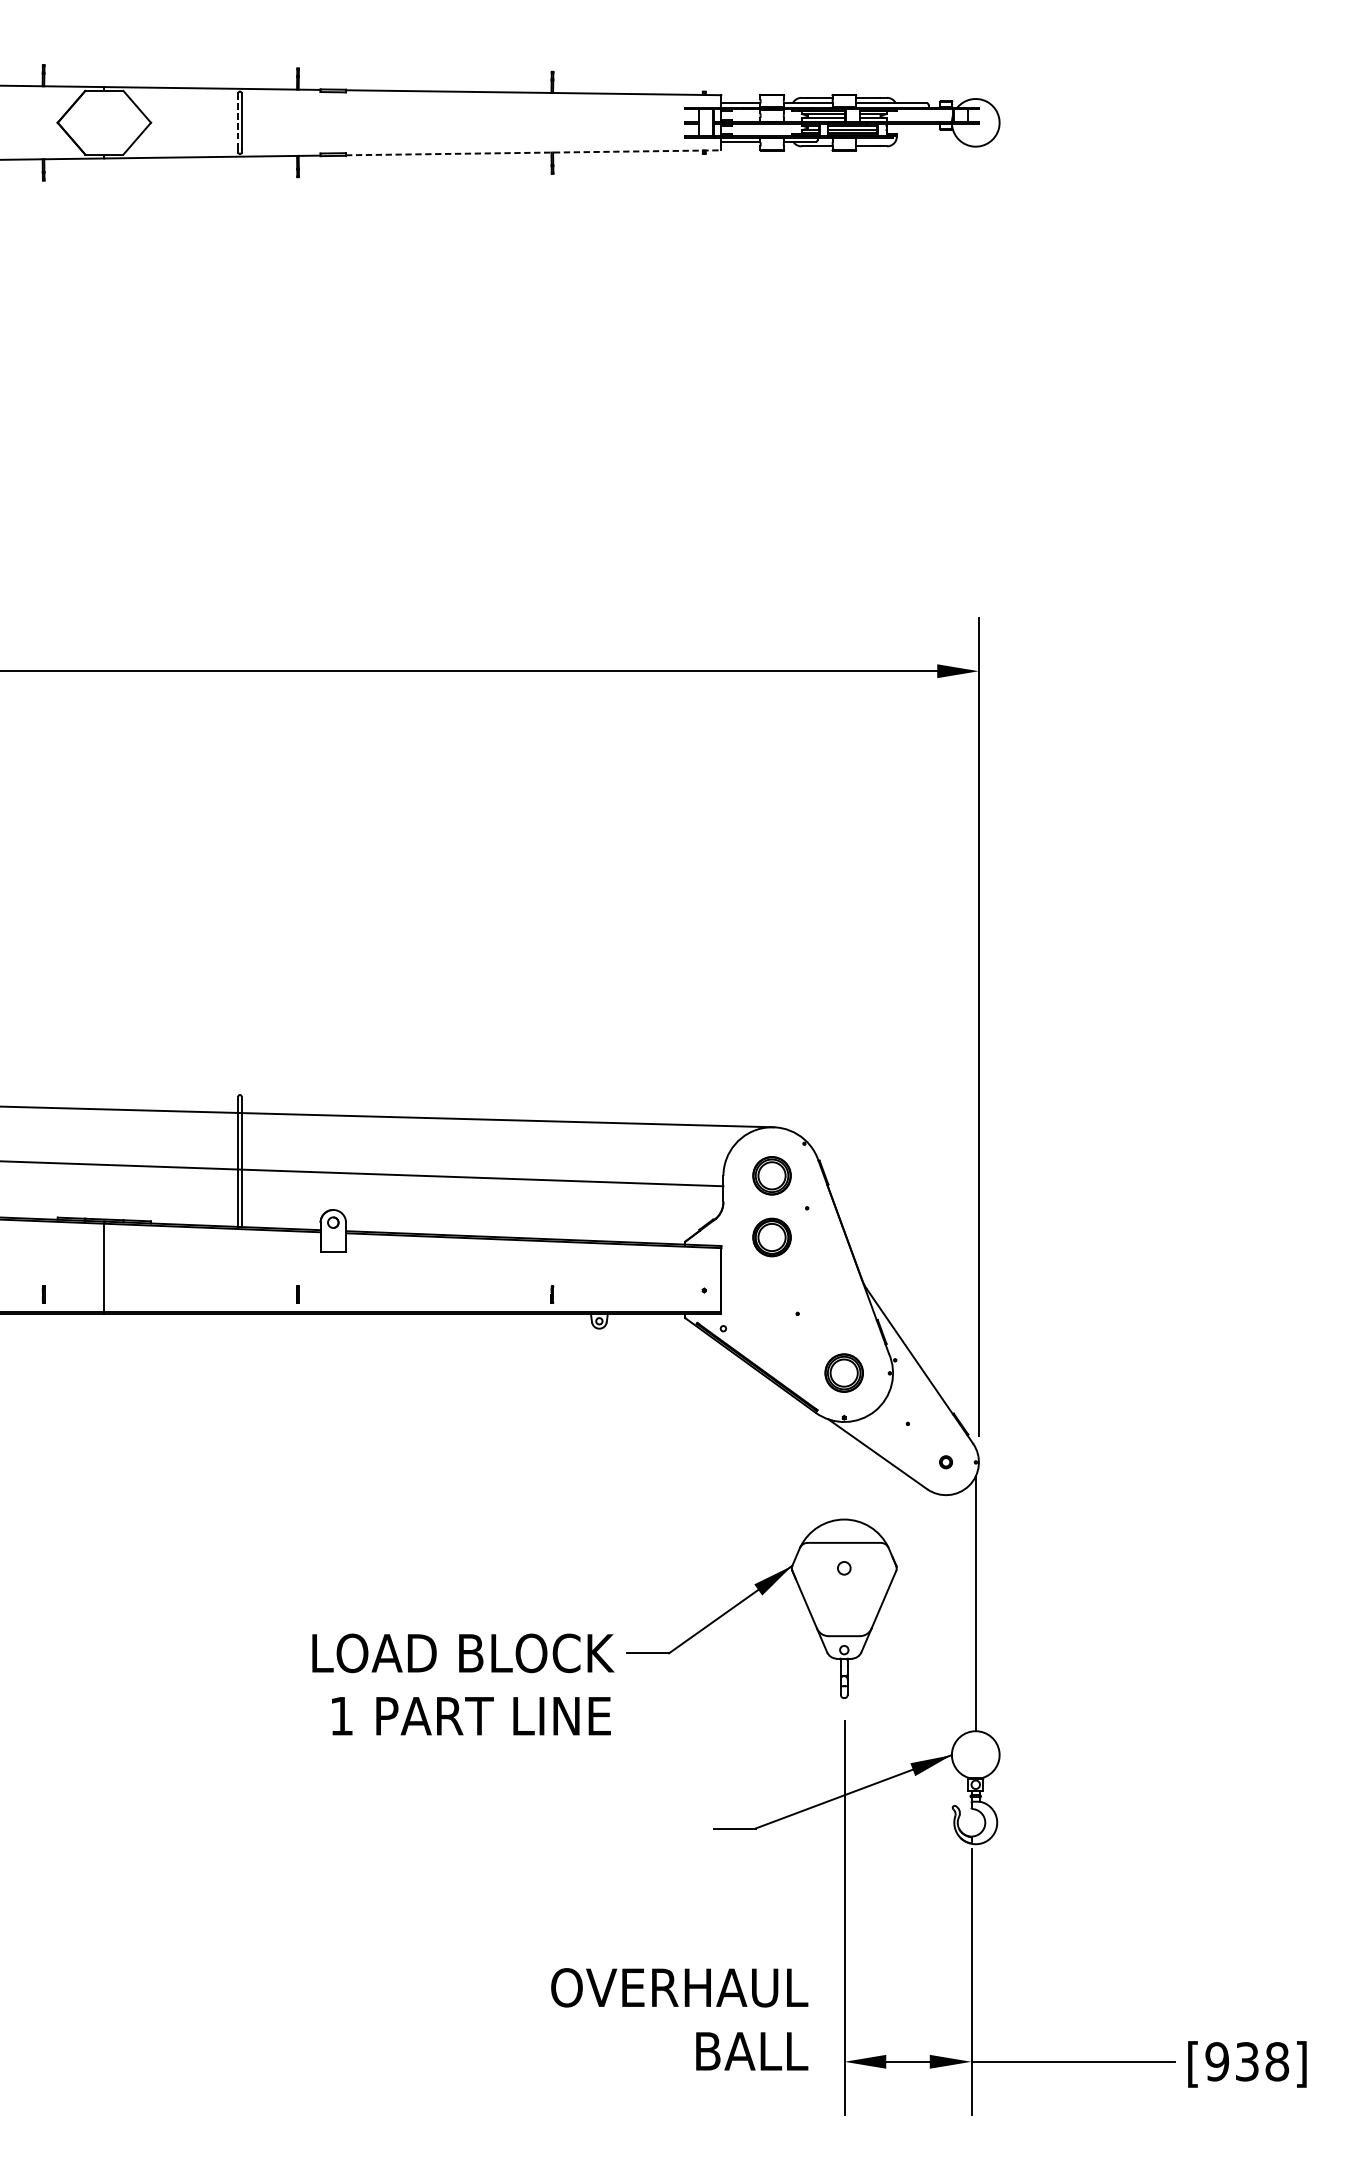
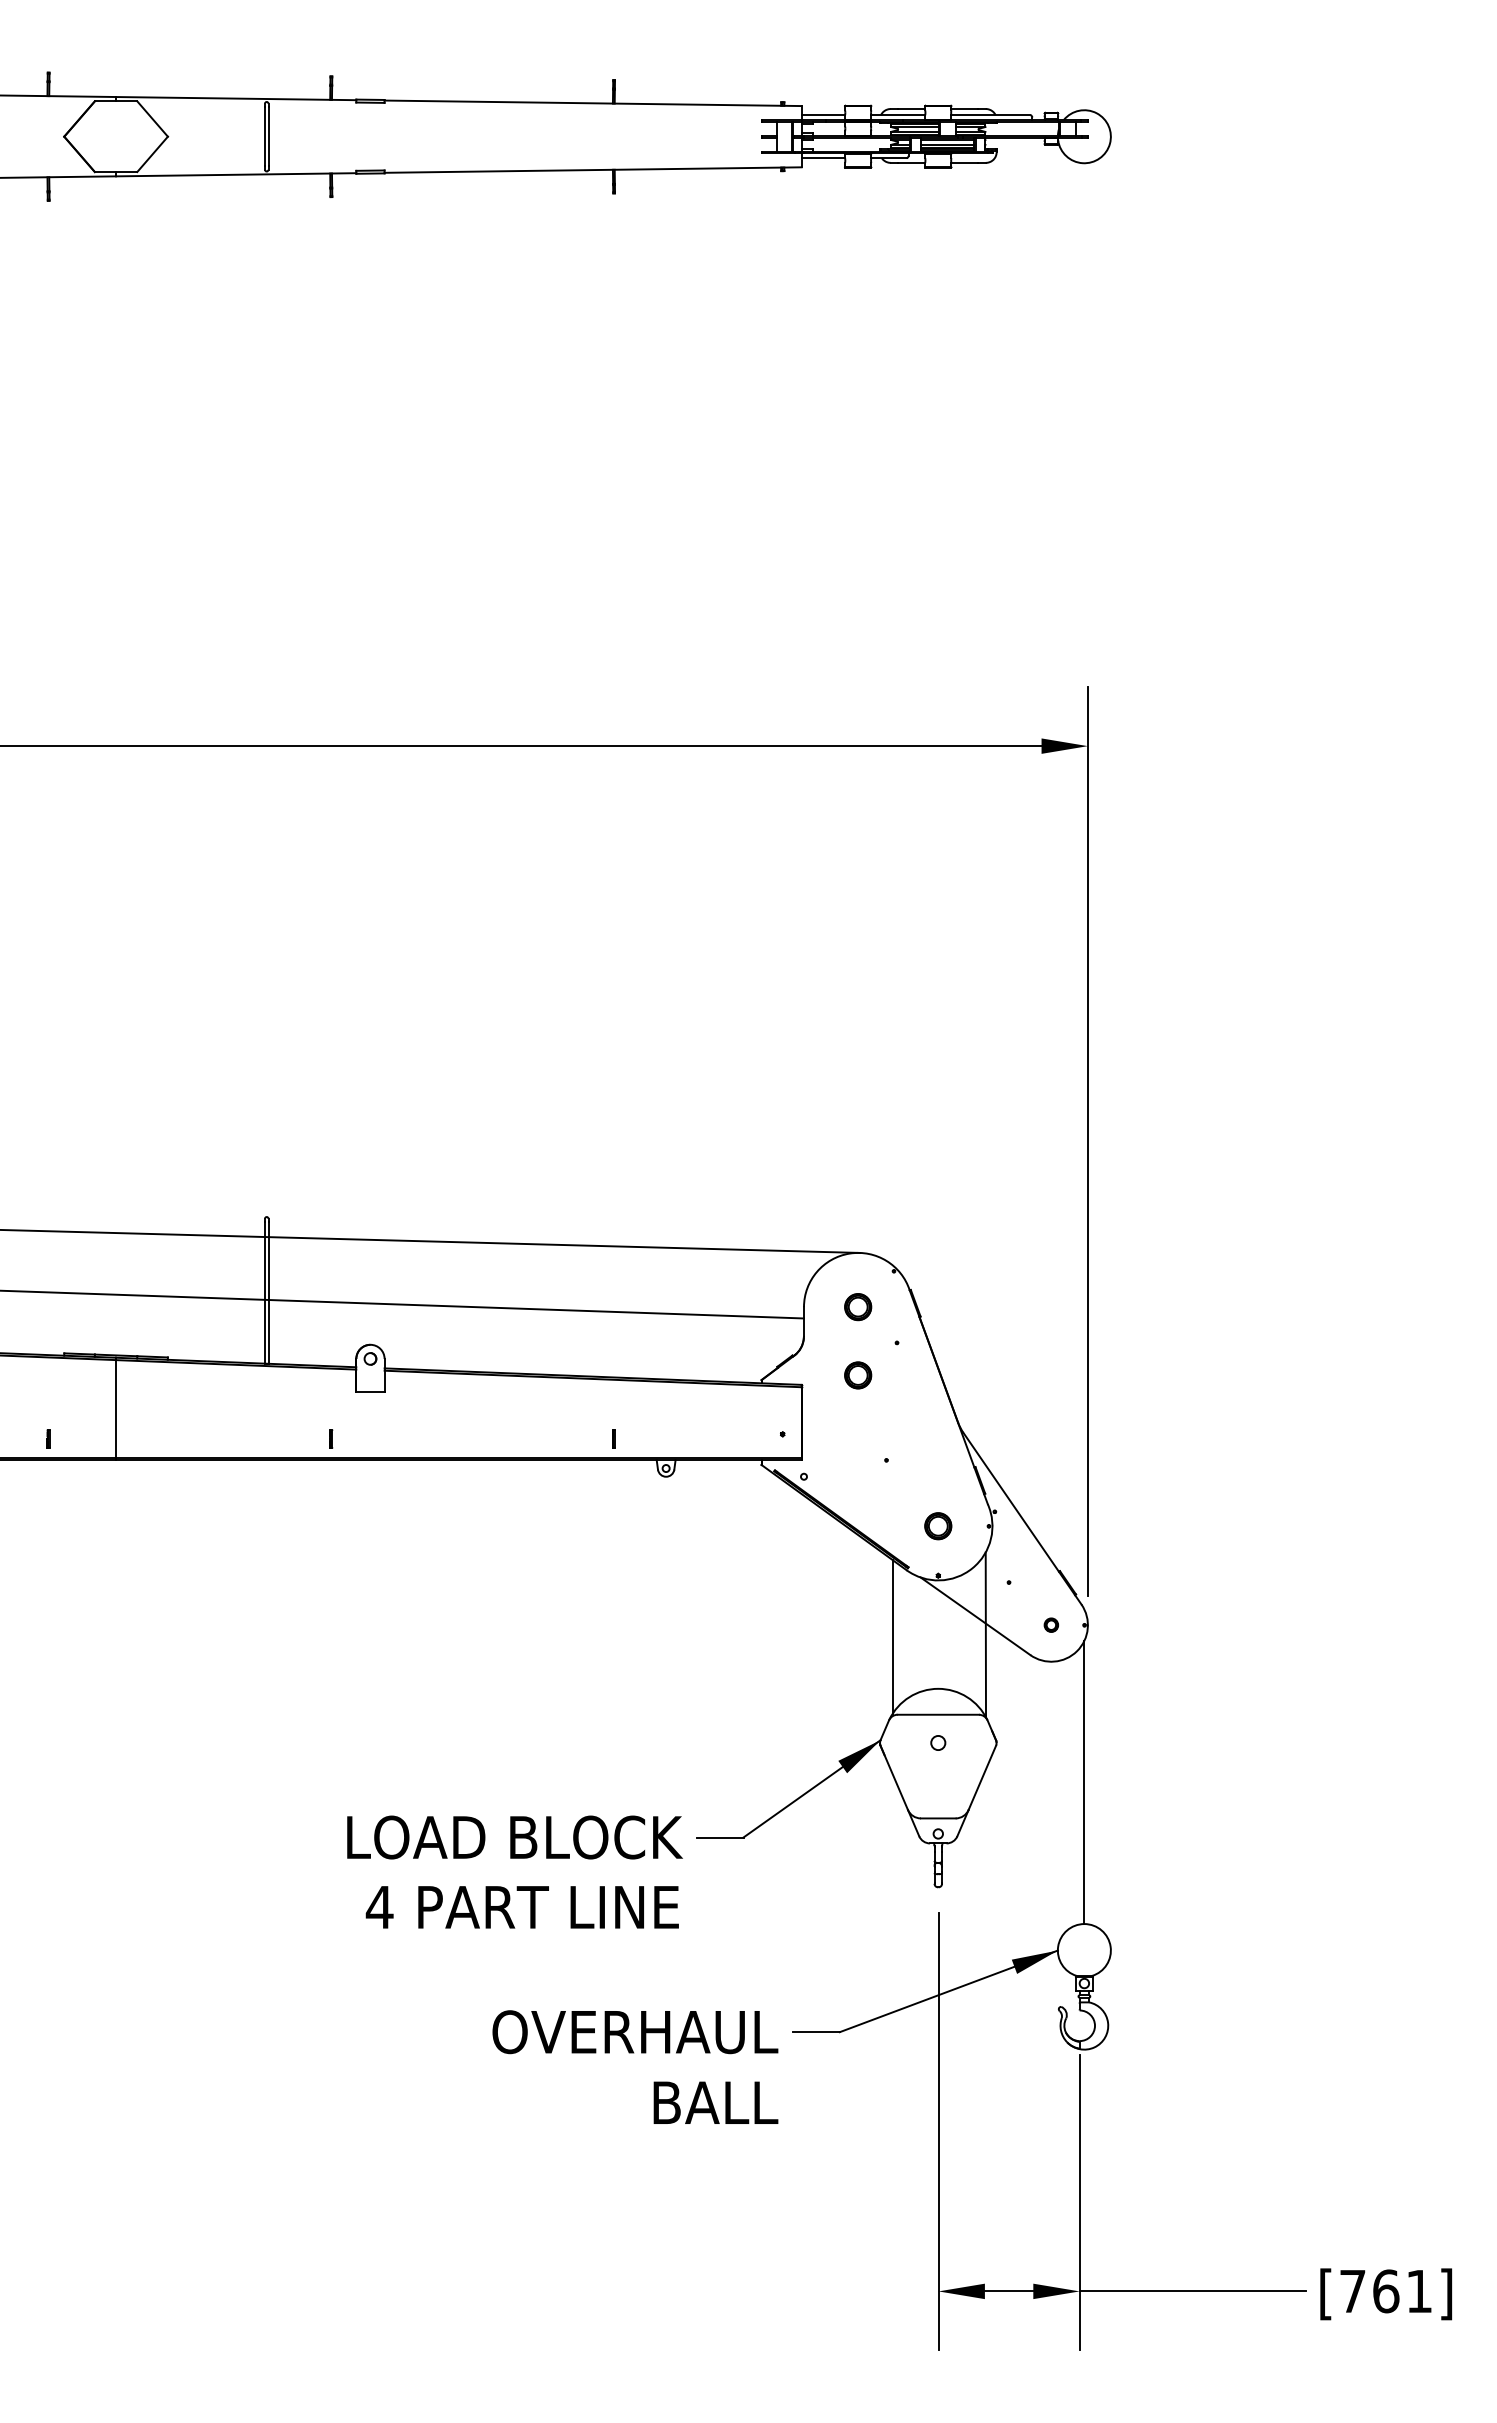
line: (237, 122) -> (264, 136), dashed -> solid
line: (534, 153) -> (593, 170), dashed -> solid
part: (772, 1176) -> (858, 1307), size x0.62
part: (772, 1237) -> (858, 1375), size x0.62
part: (844, 1373) -> (938, 1526), size x0.62
line: (886, 1470) -> (985, 1634), added
line: (803, 1472) -> (892, 1636), added
text: (341, 1716) -> (379, 1907), 1 -> 4
text: (679, 2018) -> (635, 2066), moved
text: (1246, 2061) -> (1385, 2291), [938] -> [761]

